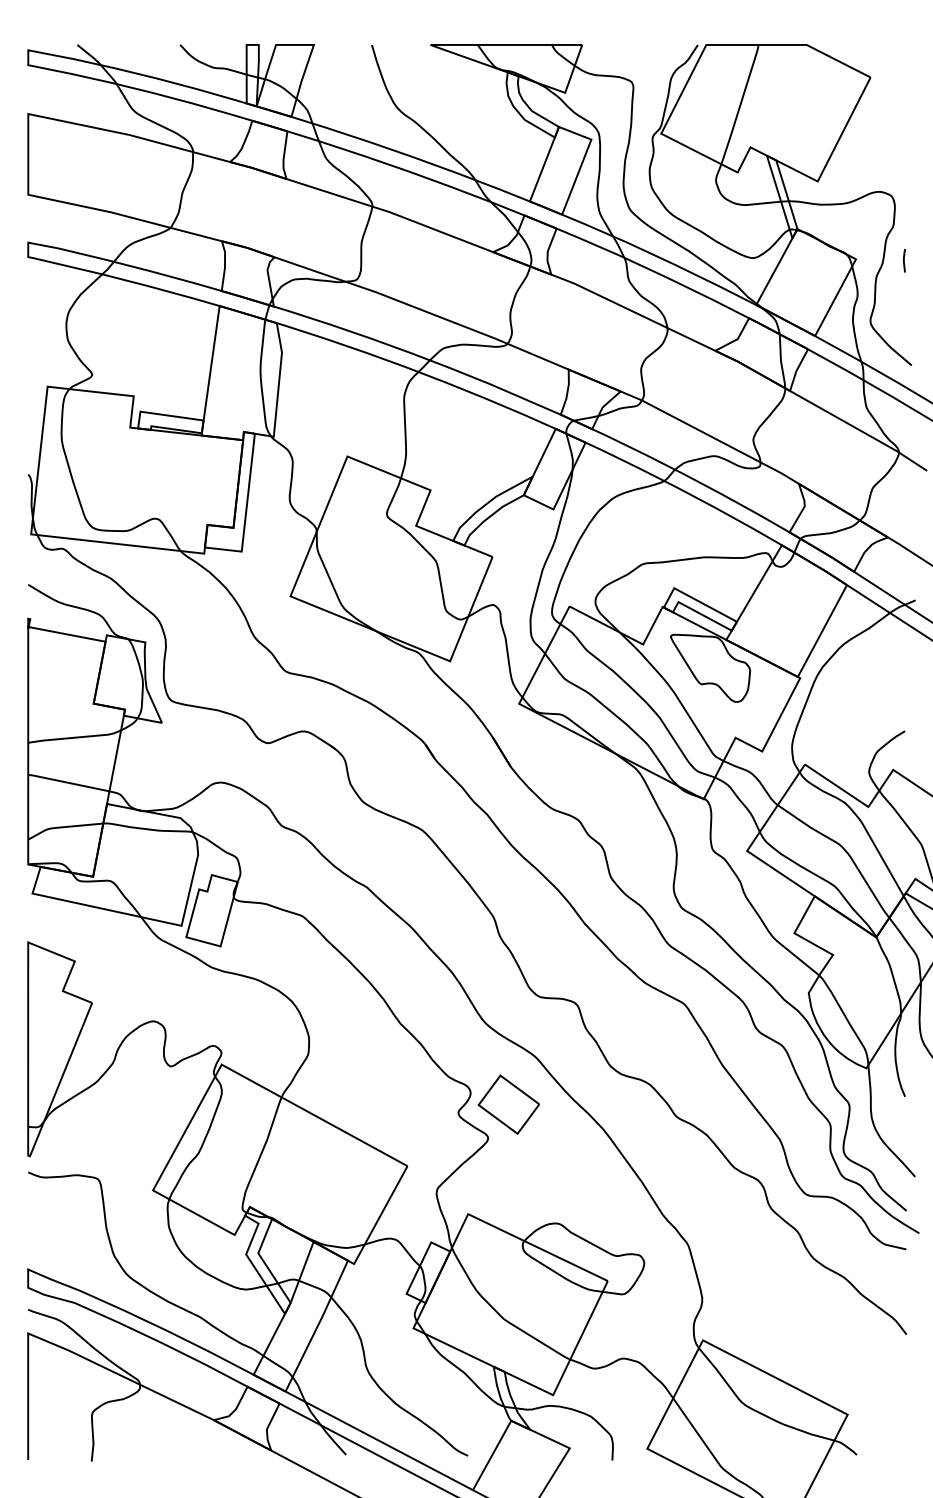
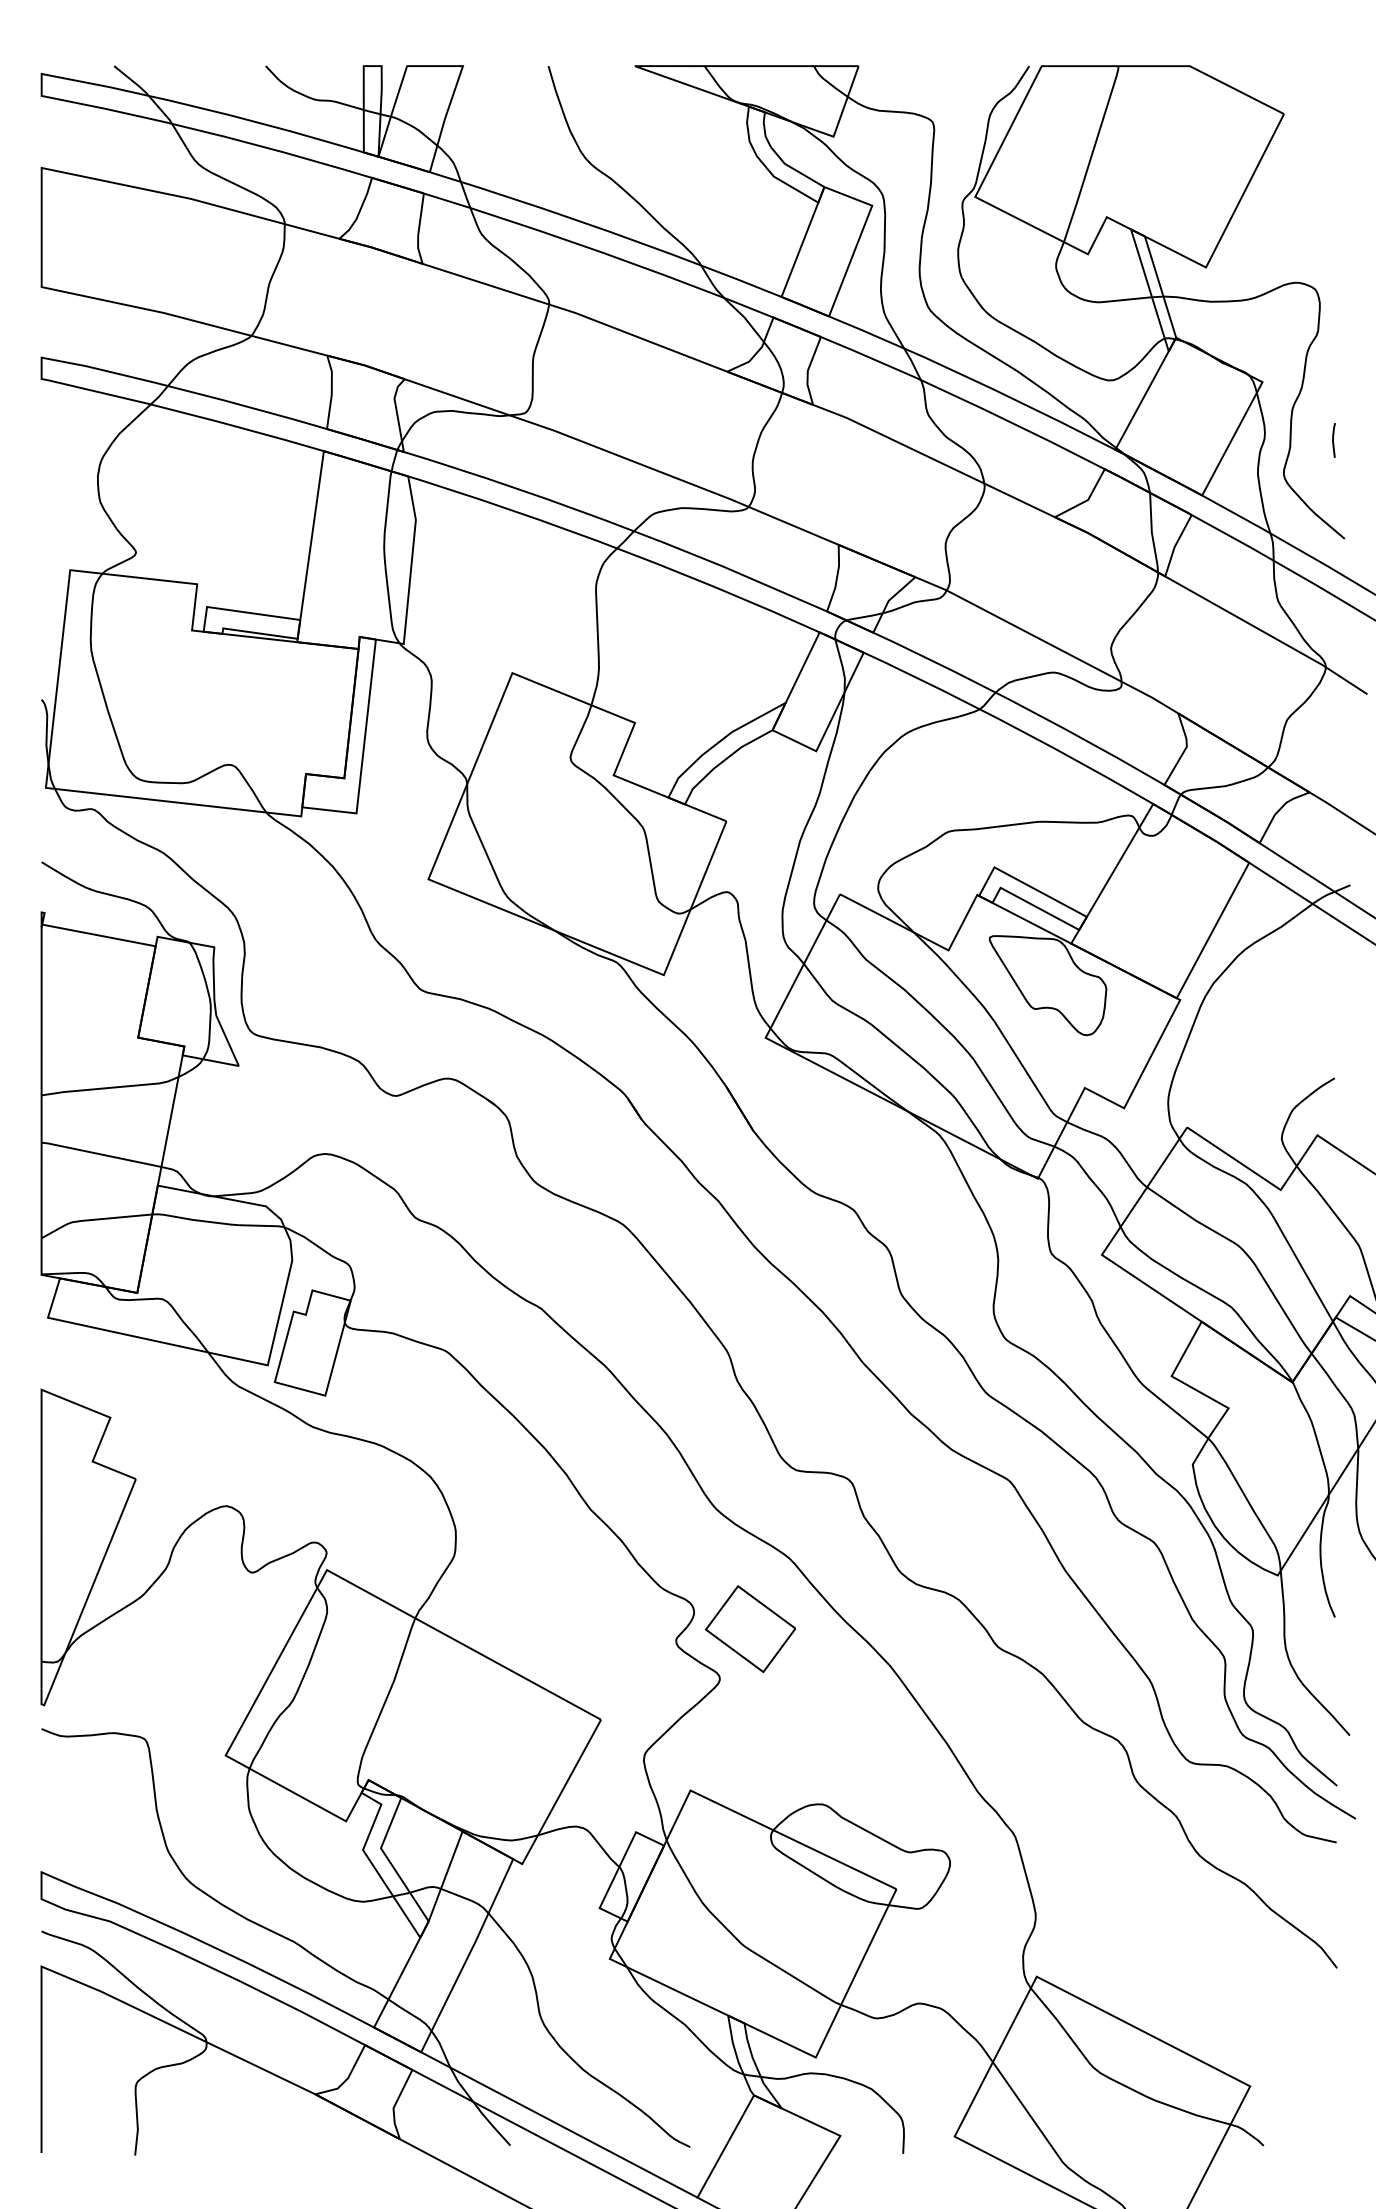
line: (904, 260) -> (1334, 440), moved

